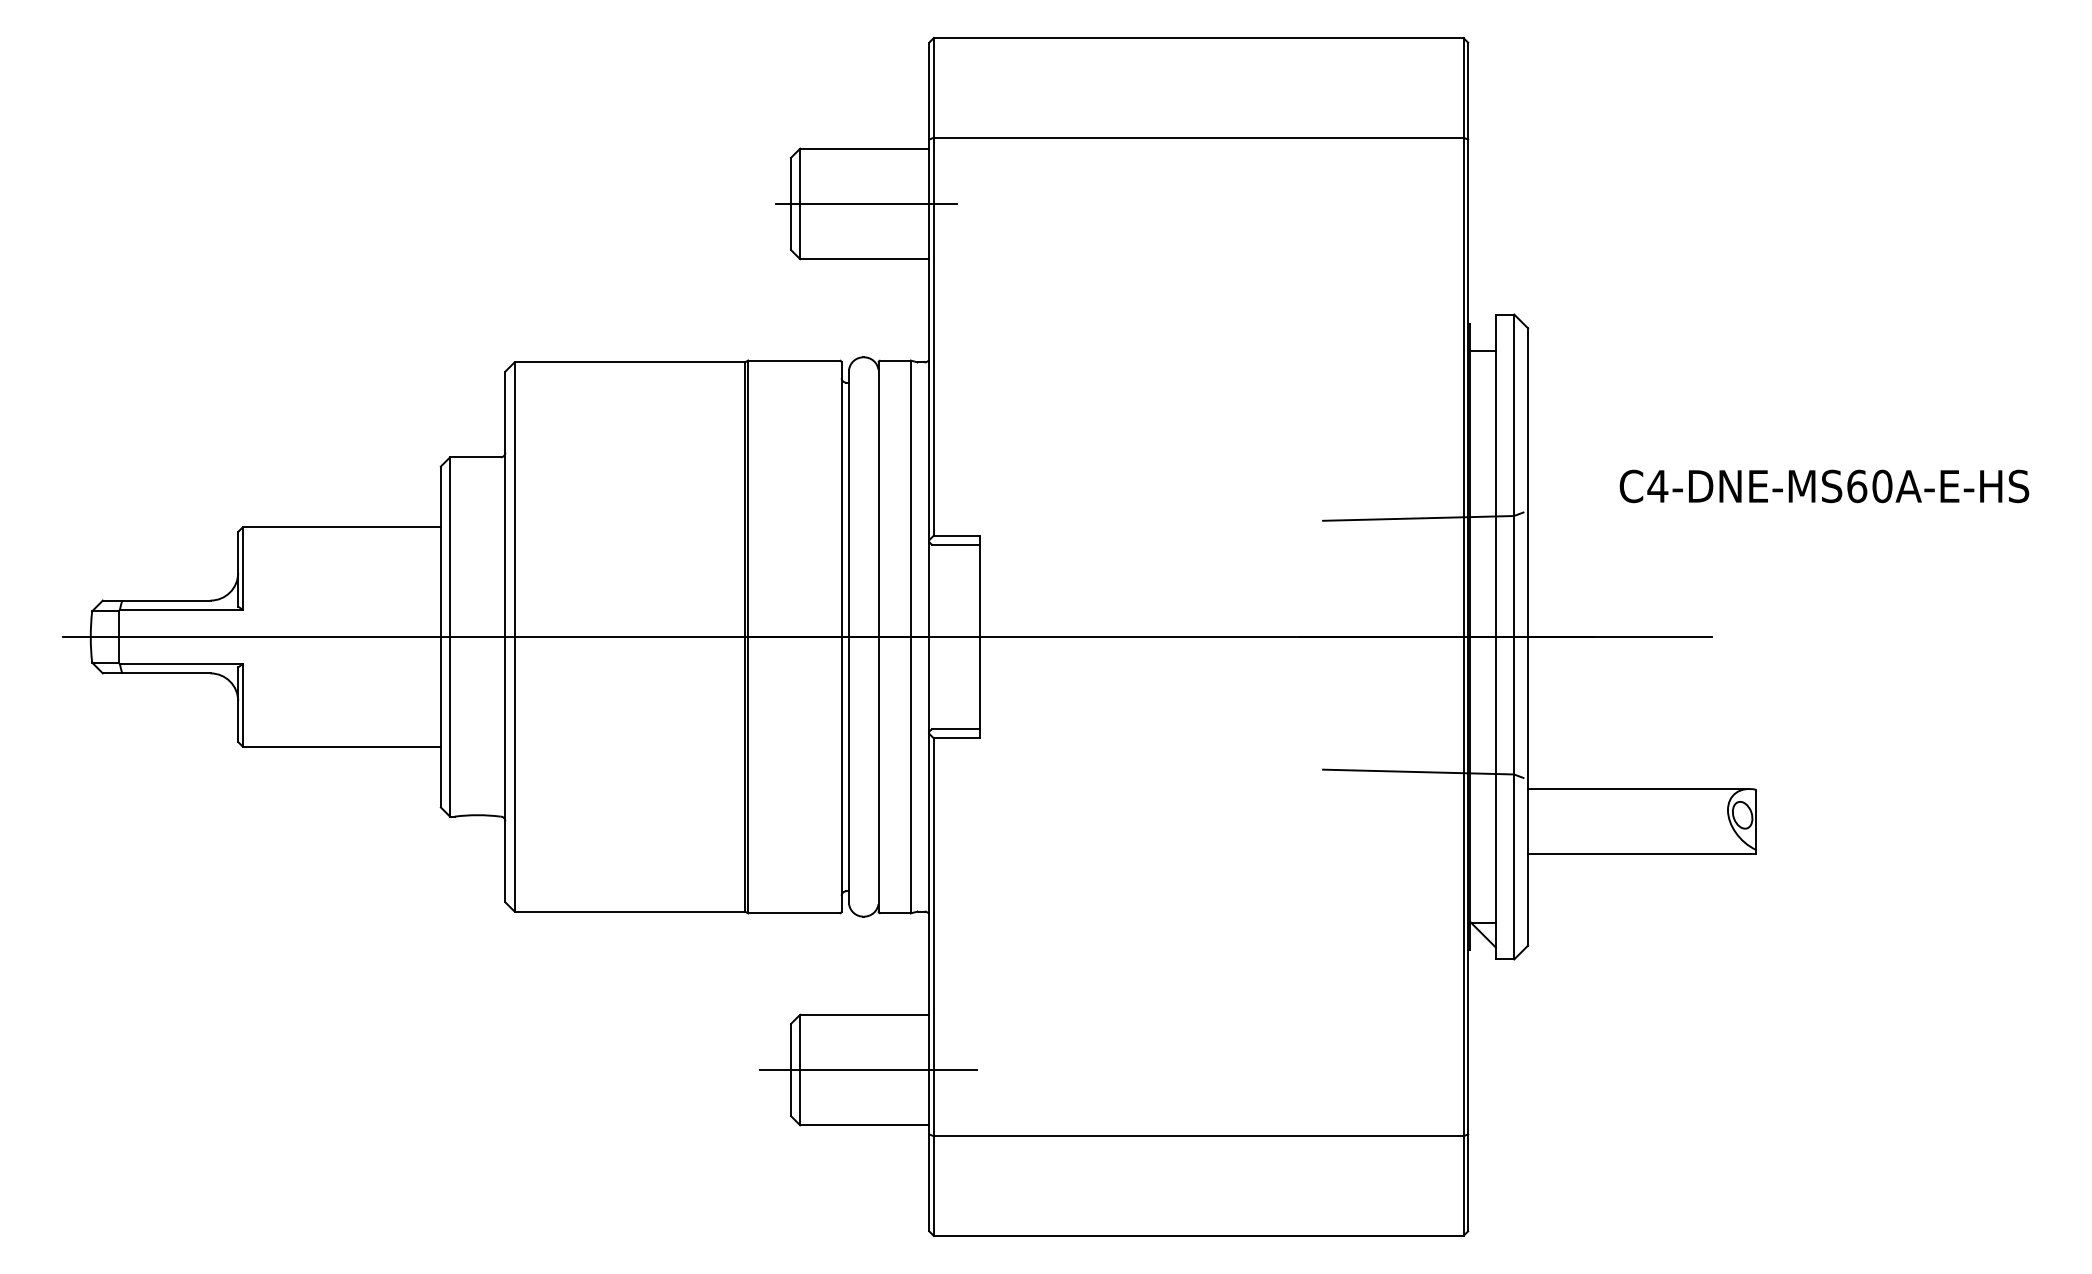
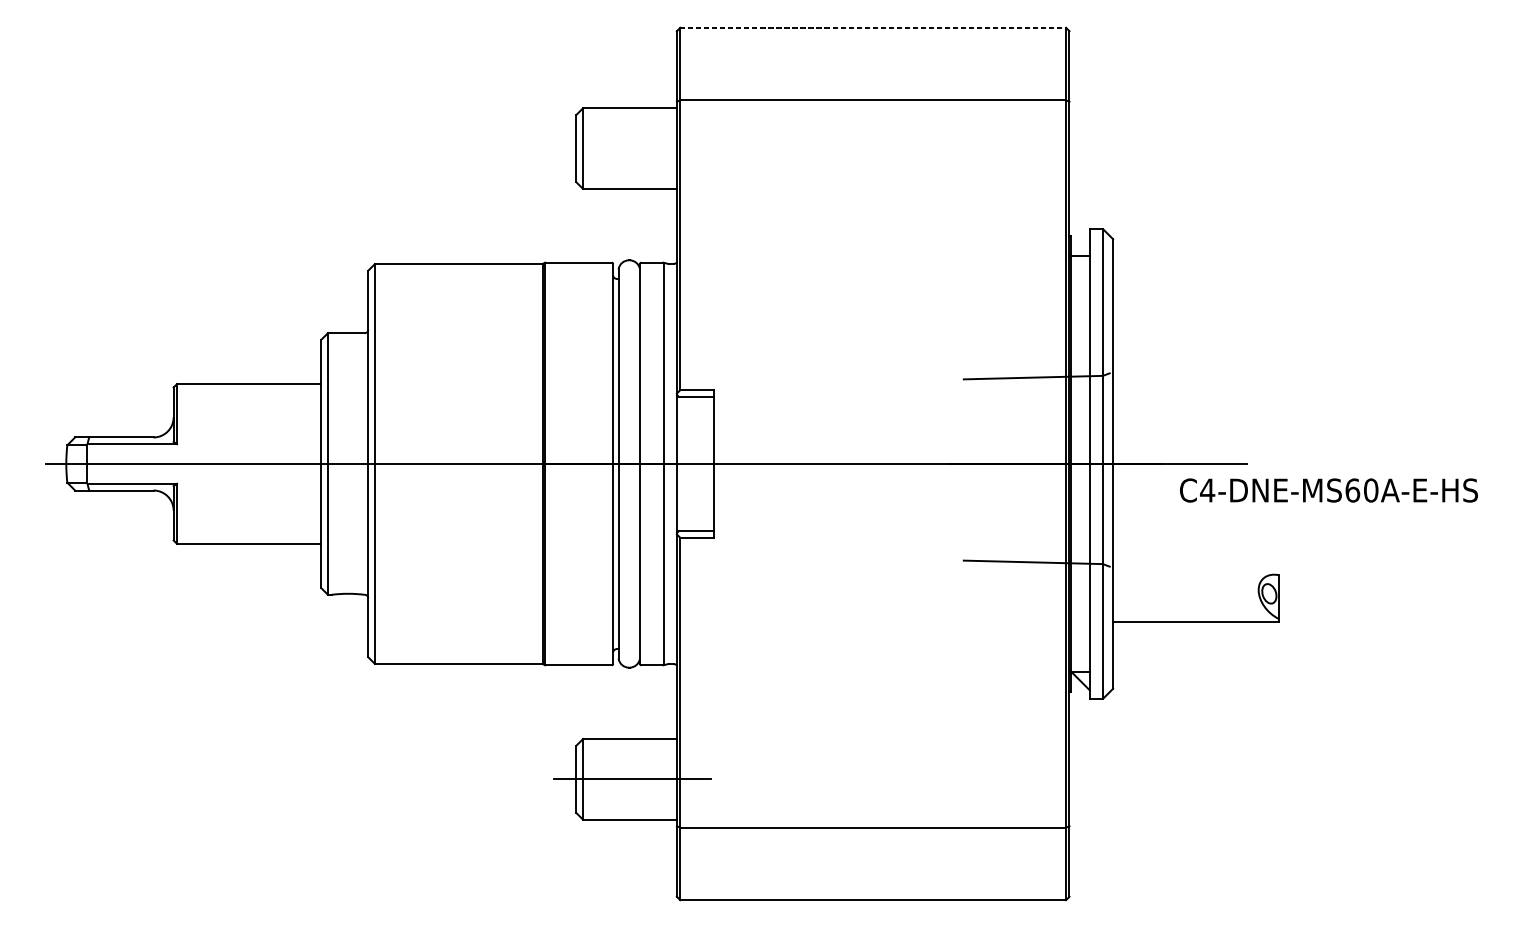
line: (1198, 38) -> (873, 28), solid -> dashed
line: (866, 203) -> (631, 148), removed
text: (1824, 486) -> (1328, 490), moved
line: (1638, 789) -> (1193, 575), removed

